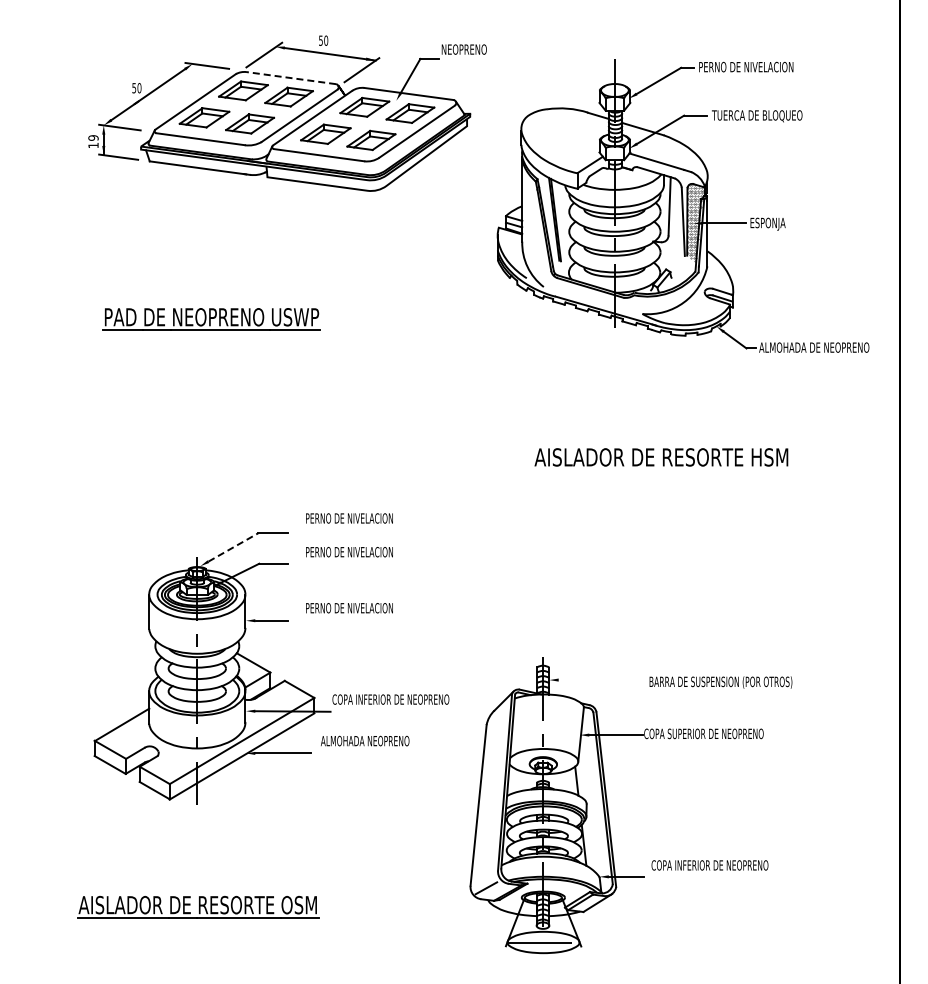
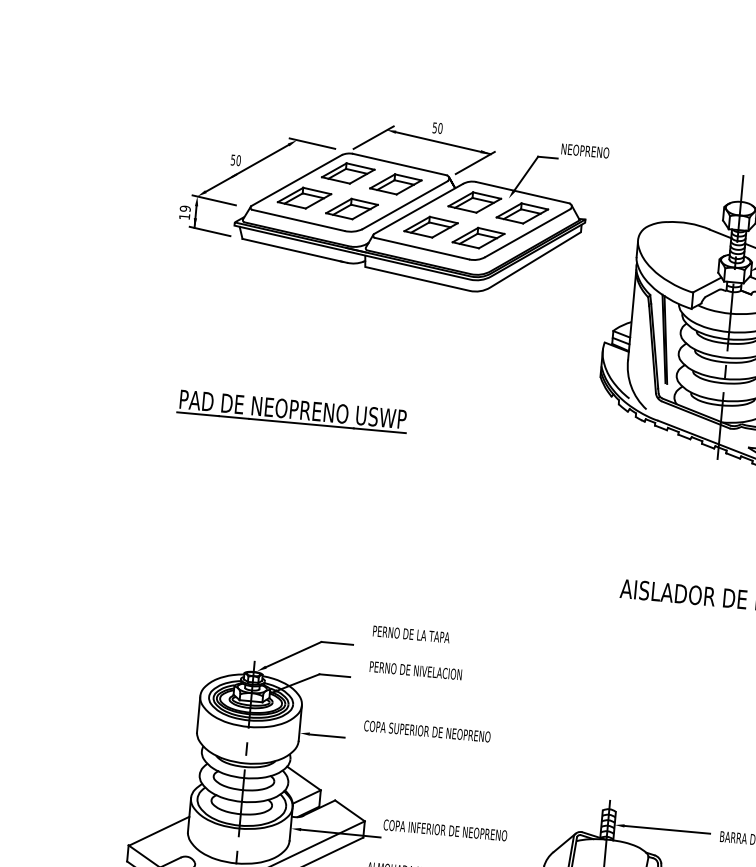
line: (290, 78) -> (399, 164), dashed -> solid
text: (370, 518) -> (441, 637), PERNO DE NIVELACION -> PERNO DE LA TAPA
line: (233, 547) -> (293, 654), dashed -> solid
text: (365, 608) -> (427, 731), PERNO DE NIVELACION -> COPA SUPERIOR DE NEOPRENO
line: (598, 680) -> (666, 830), added

